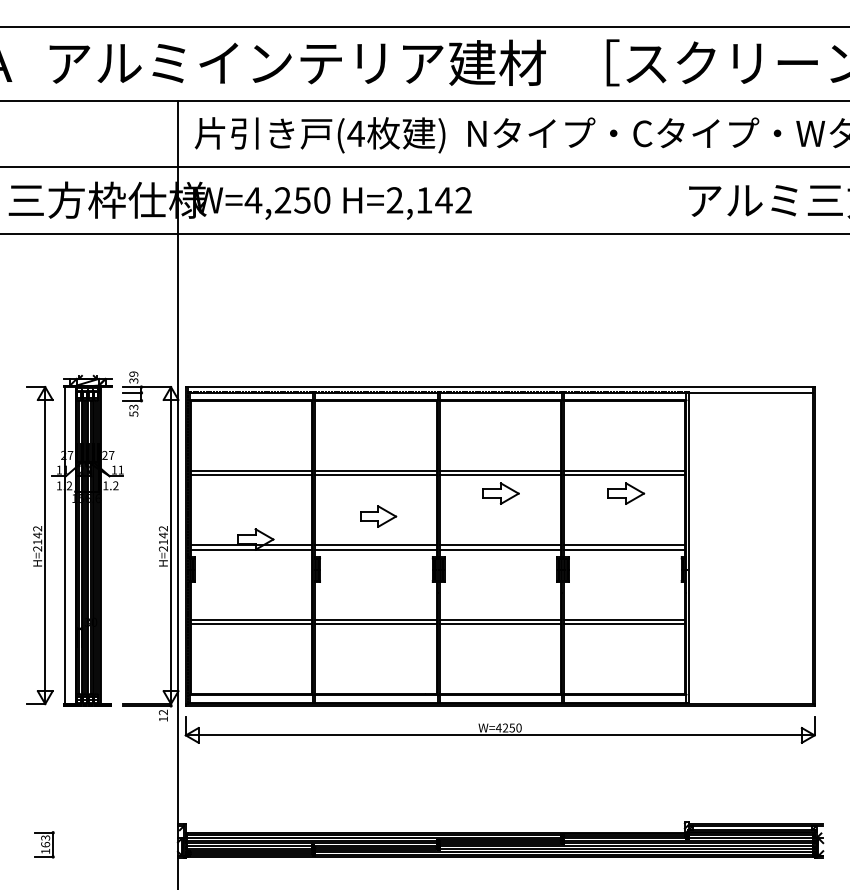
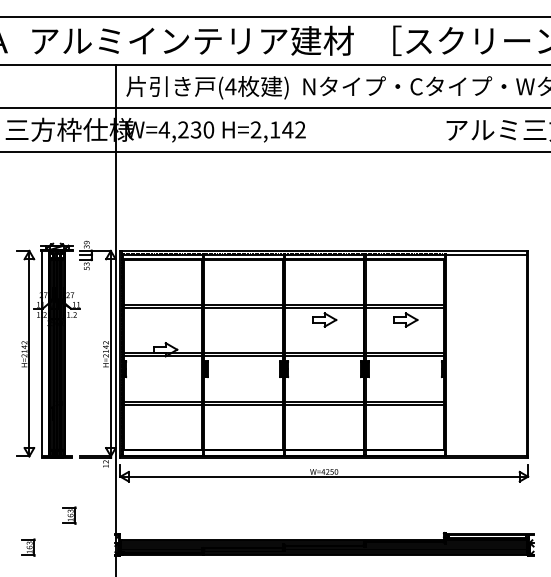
text: (303, 199) -> (196, 129), W=4,250 -> W=4,230
part: (378, 515) -> (245, 334), removed
part: (107, 795) -> (69, 515), added

